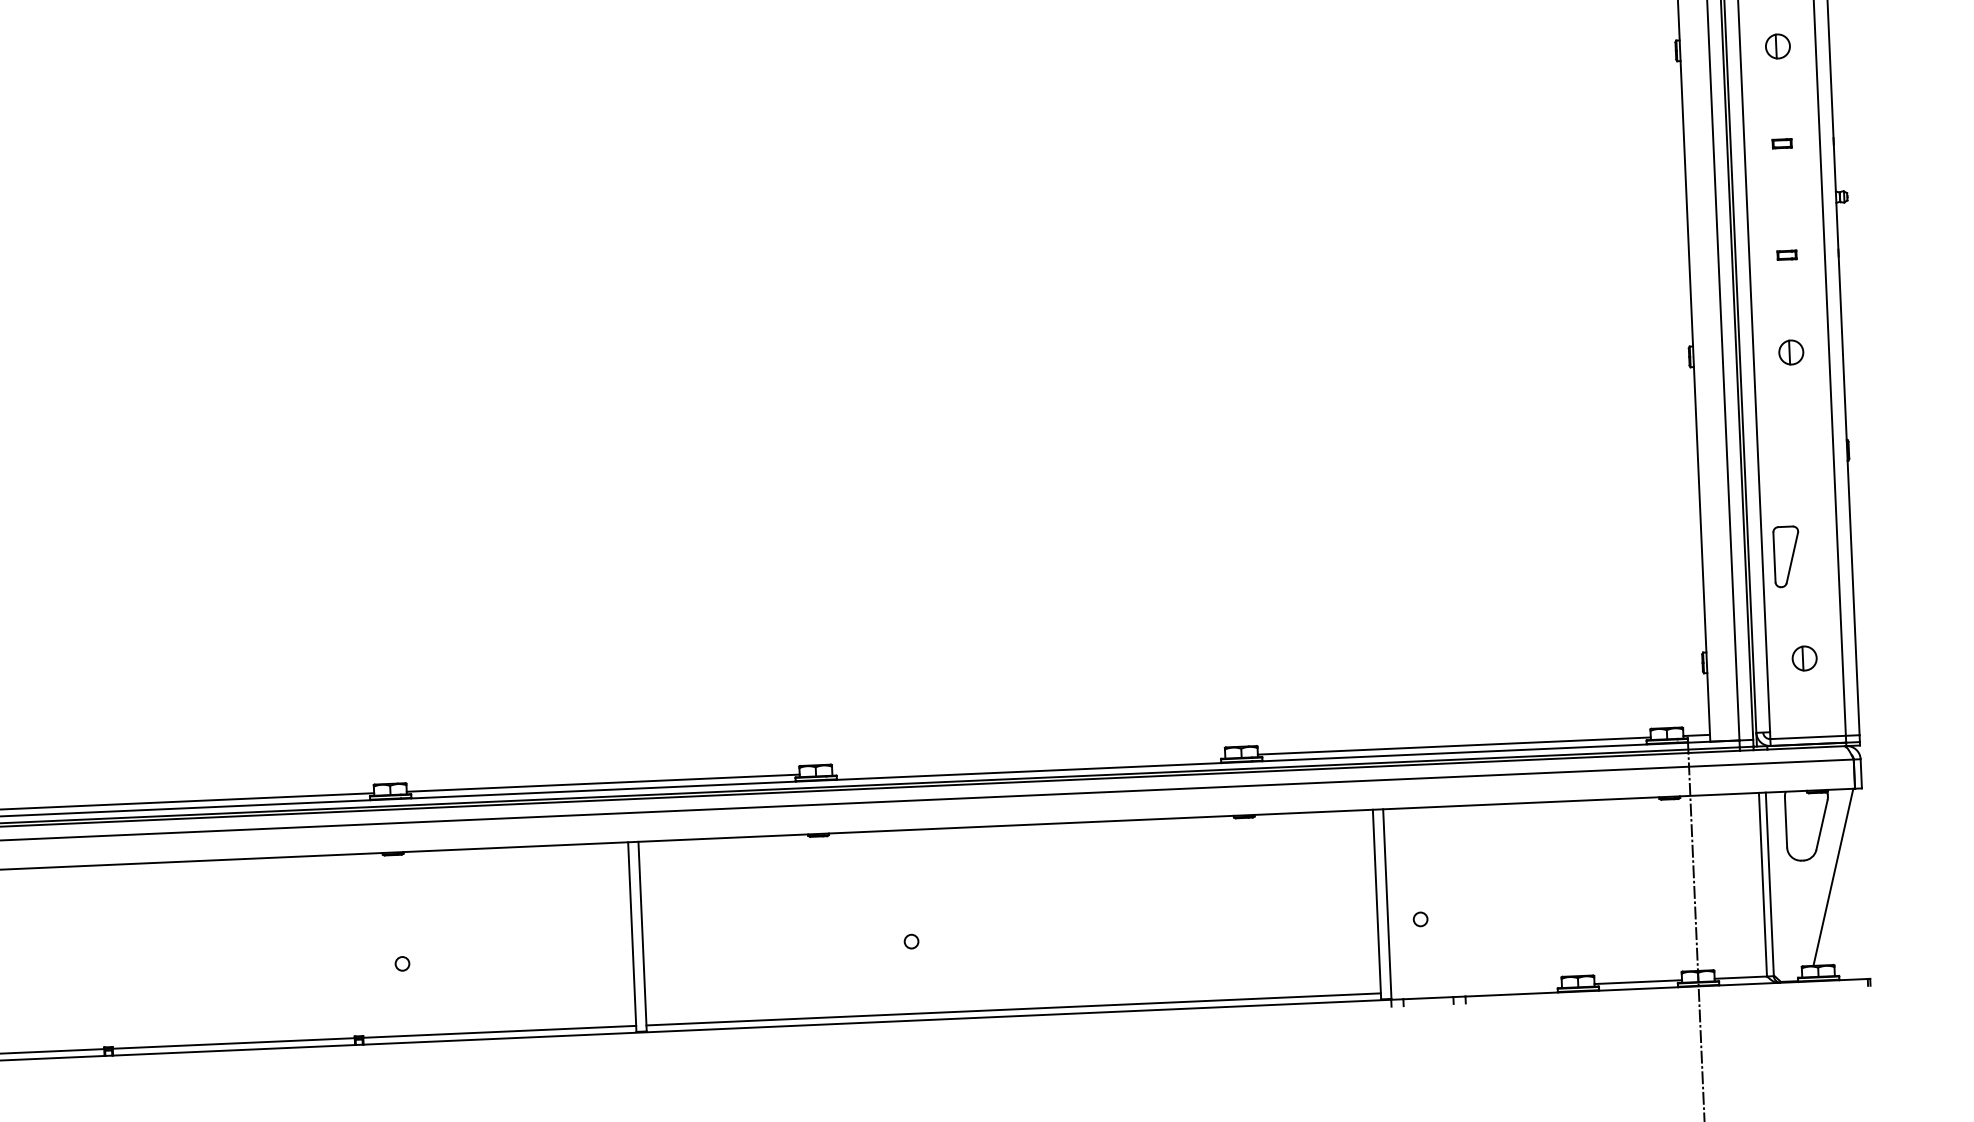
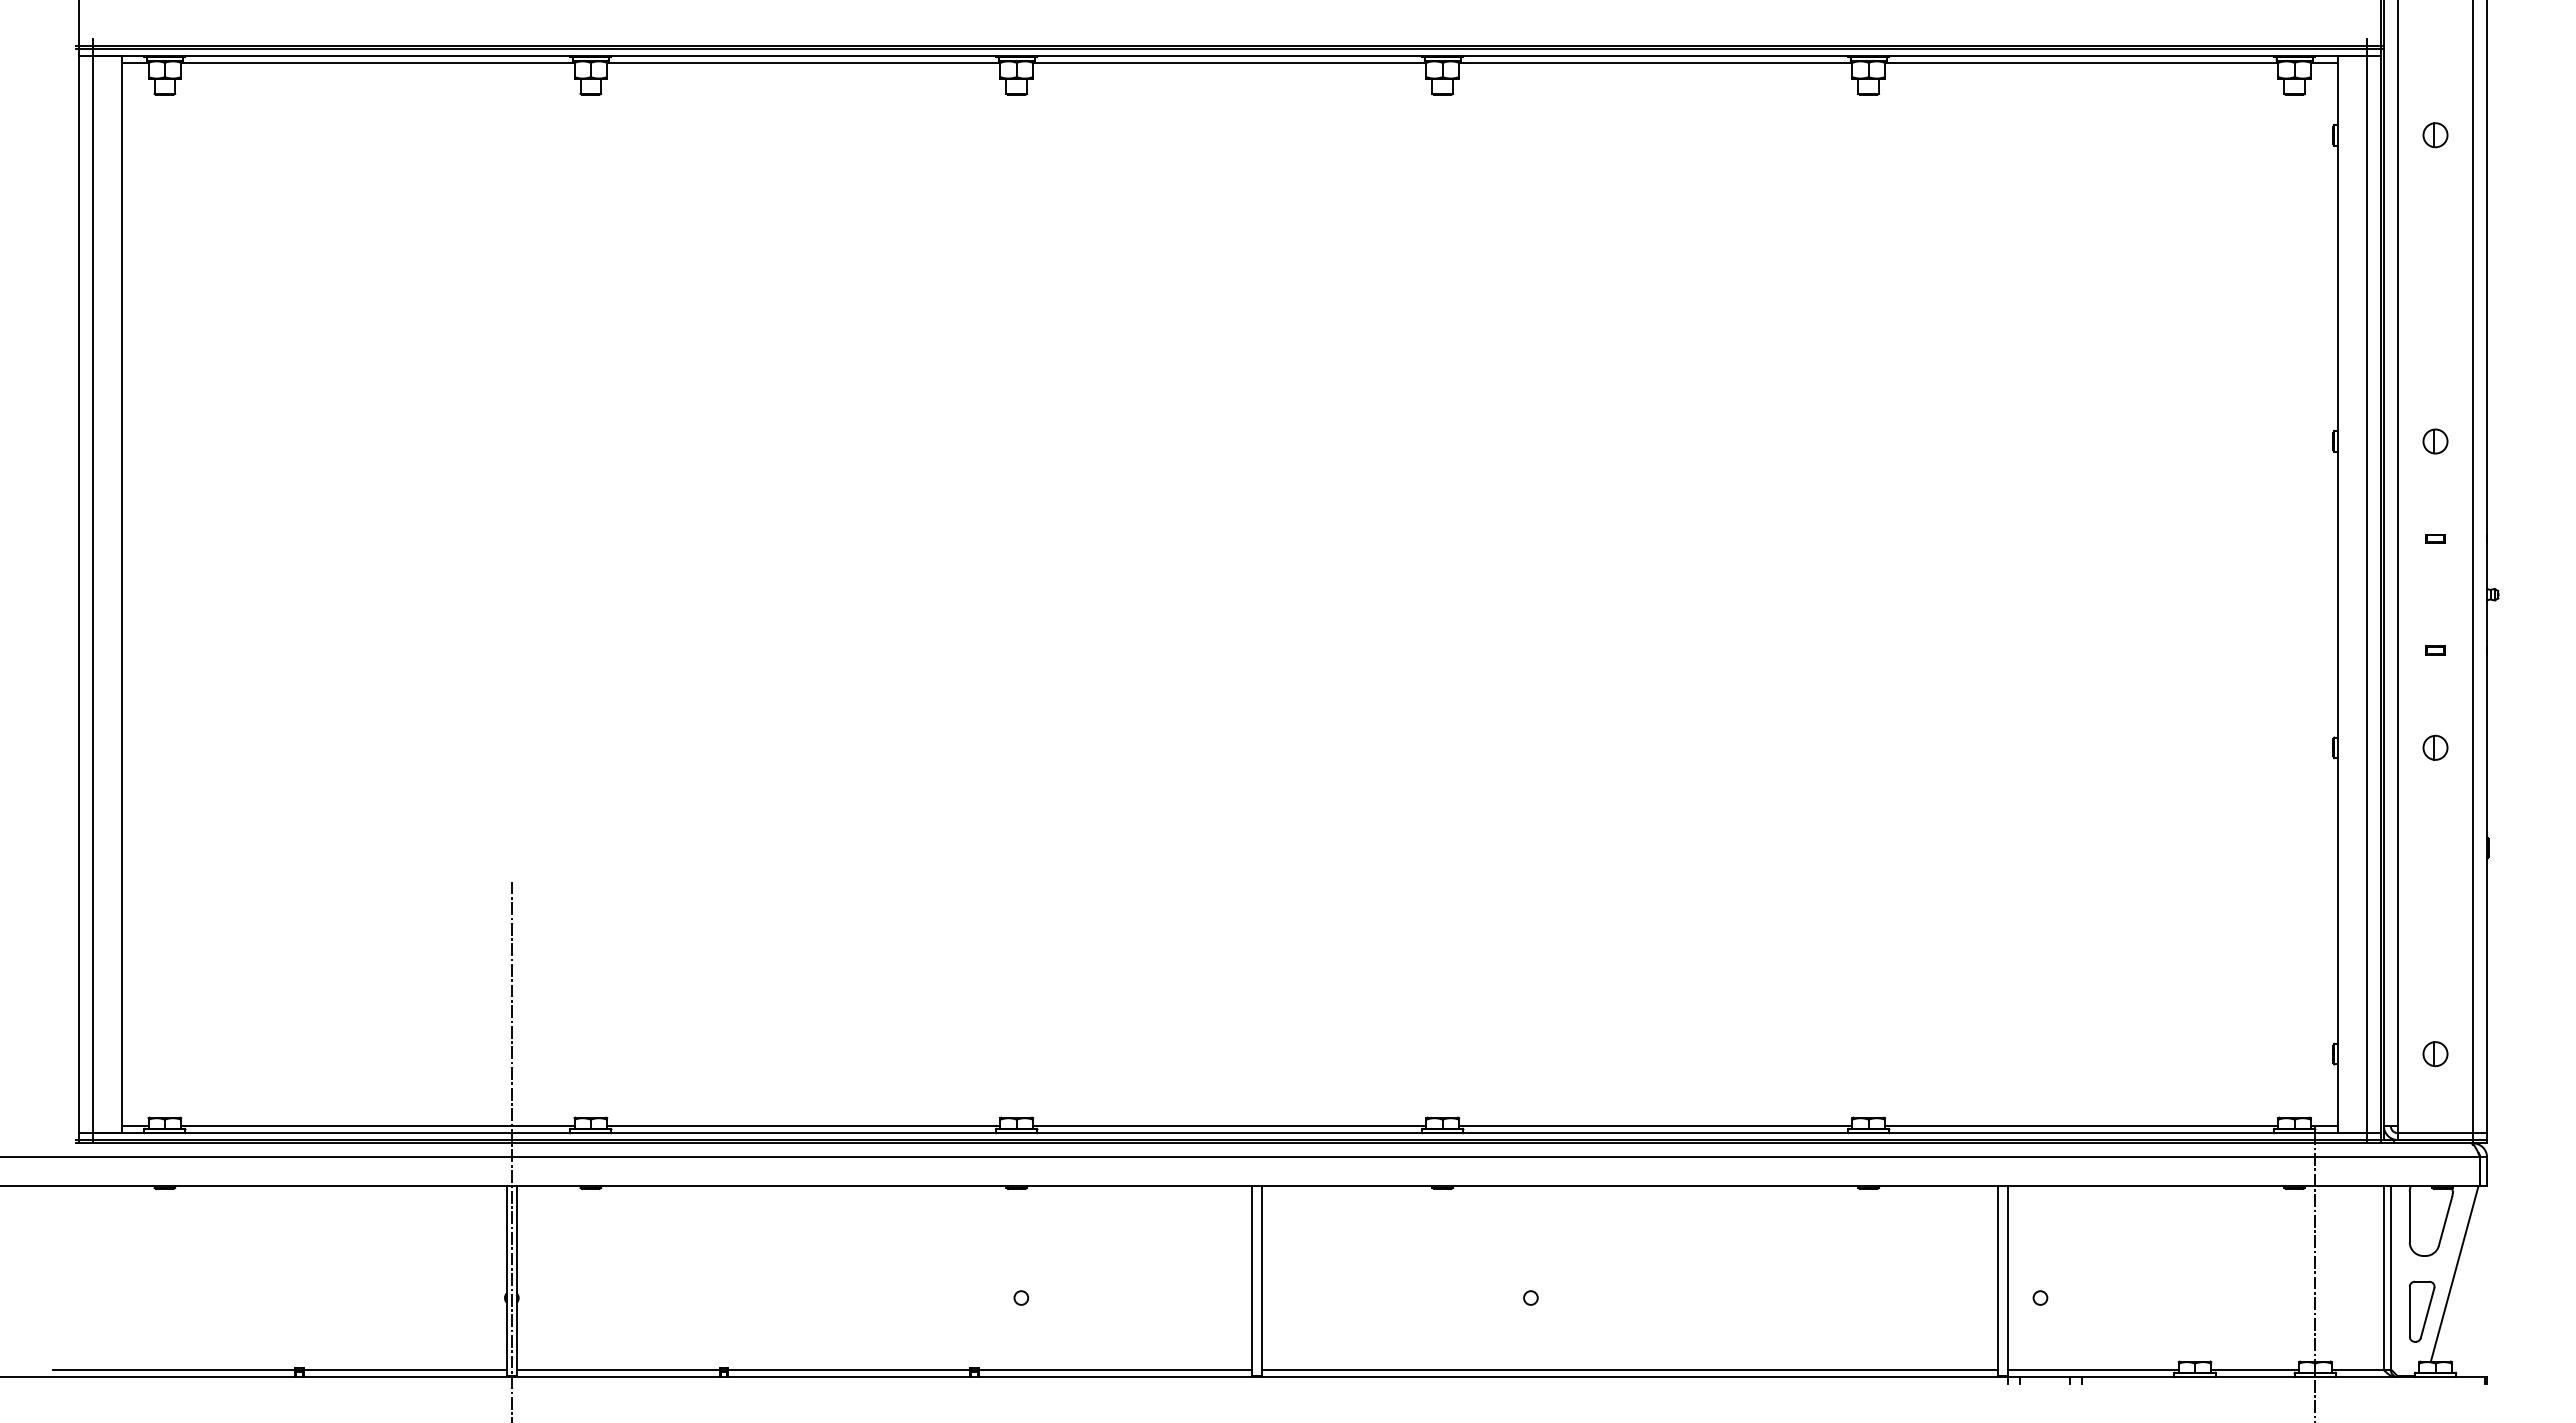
part: (1786, 556) -> (2421, 1311), moved
line: (1028, 764) -> (1655, 1126), added
line: (1475, 989) -> (2092, 1370), added

